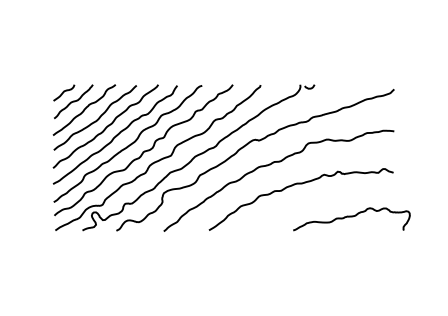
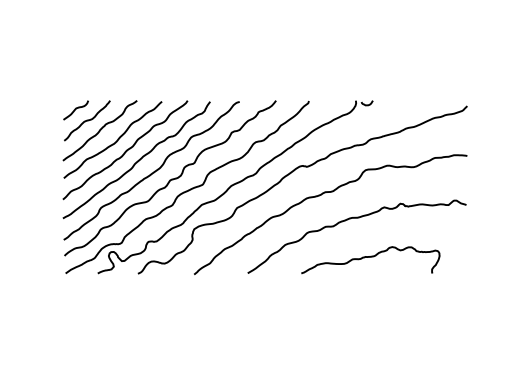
curve: (351, 217) -> (370, 258), moved

